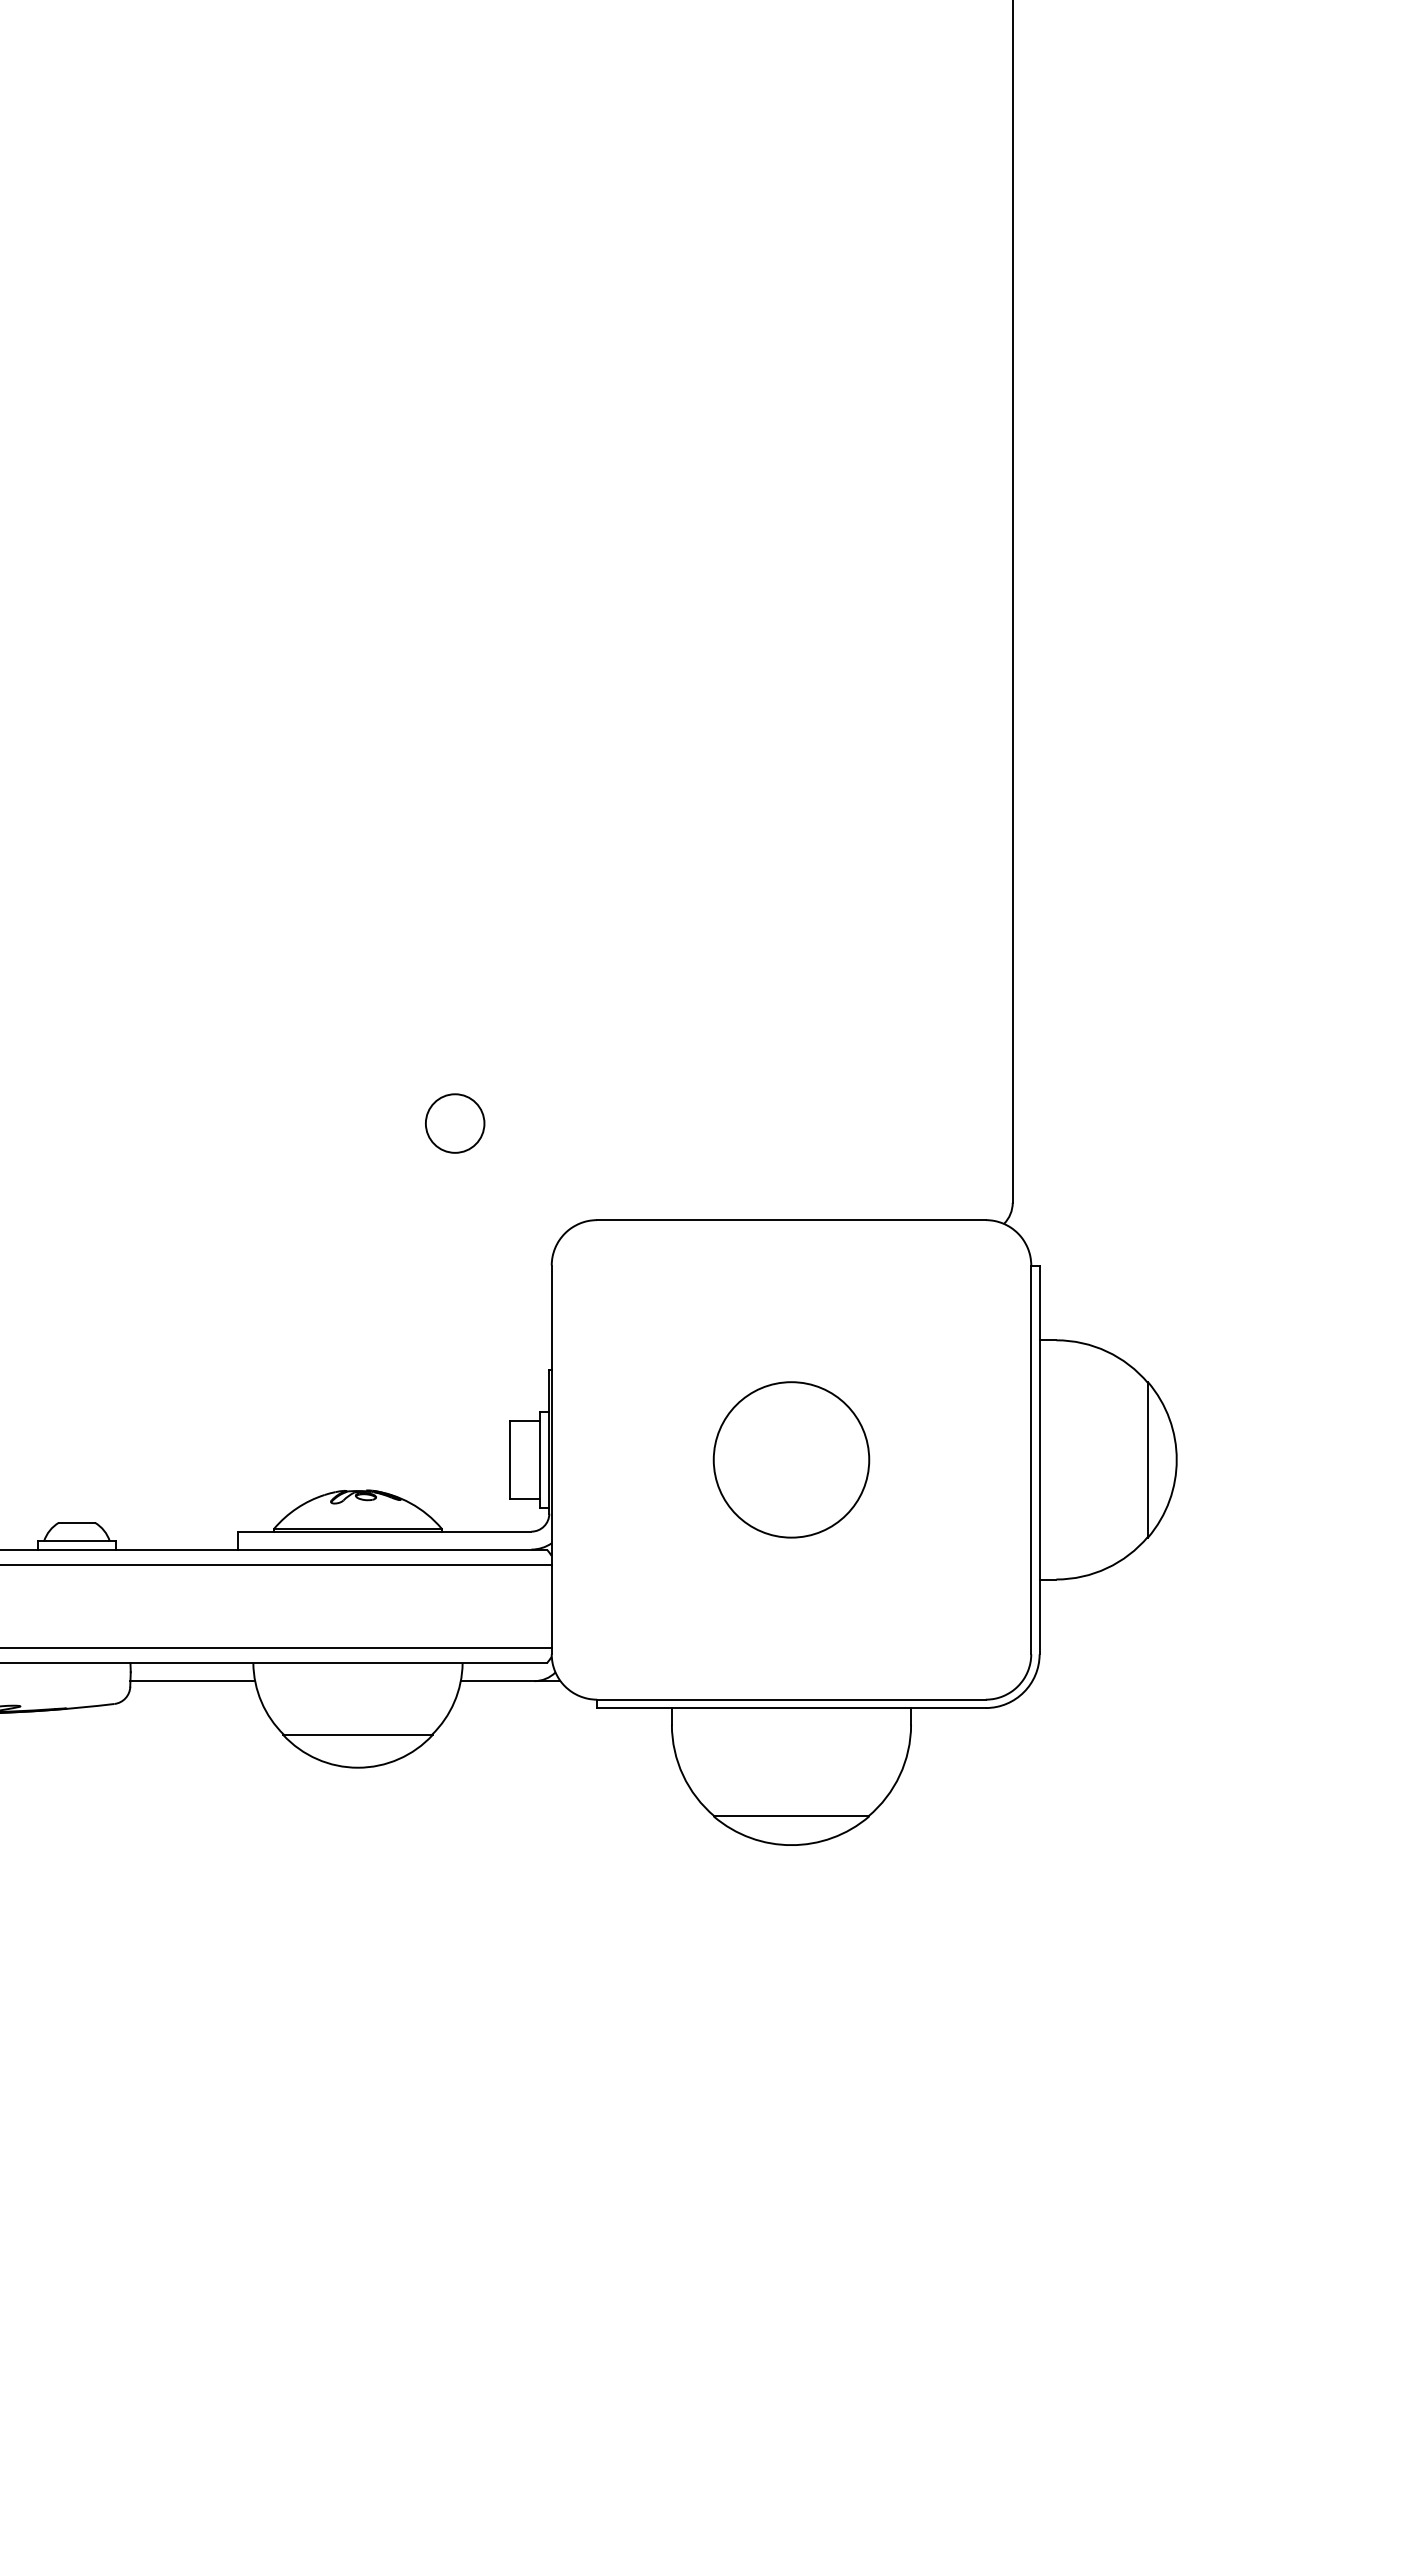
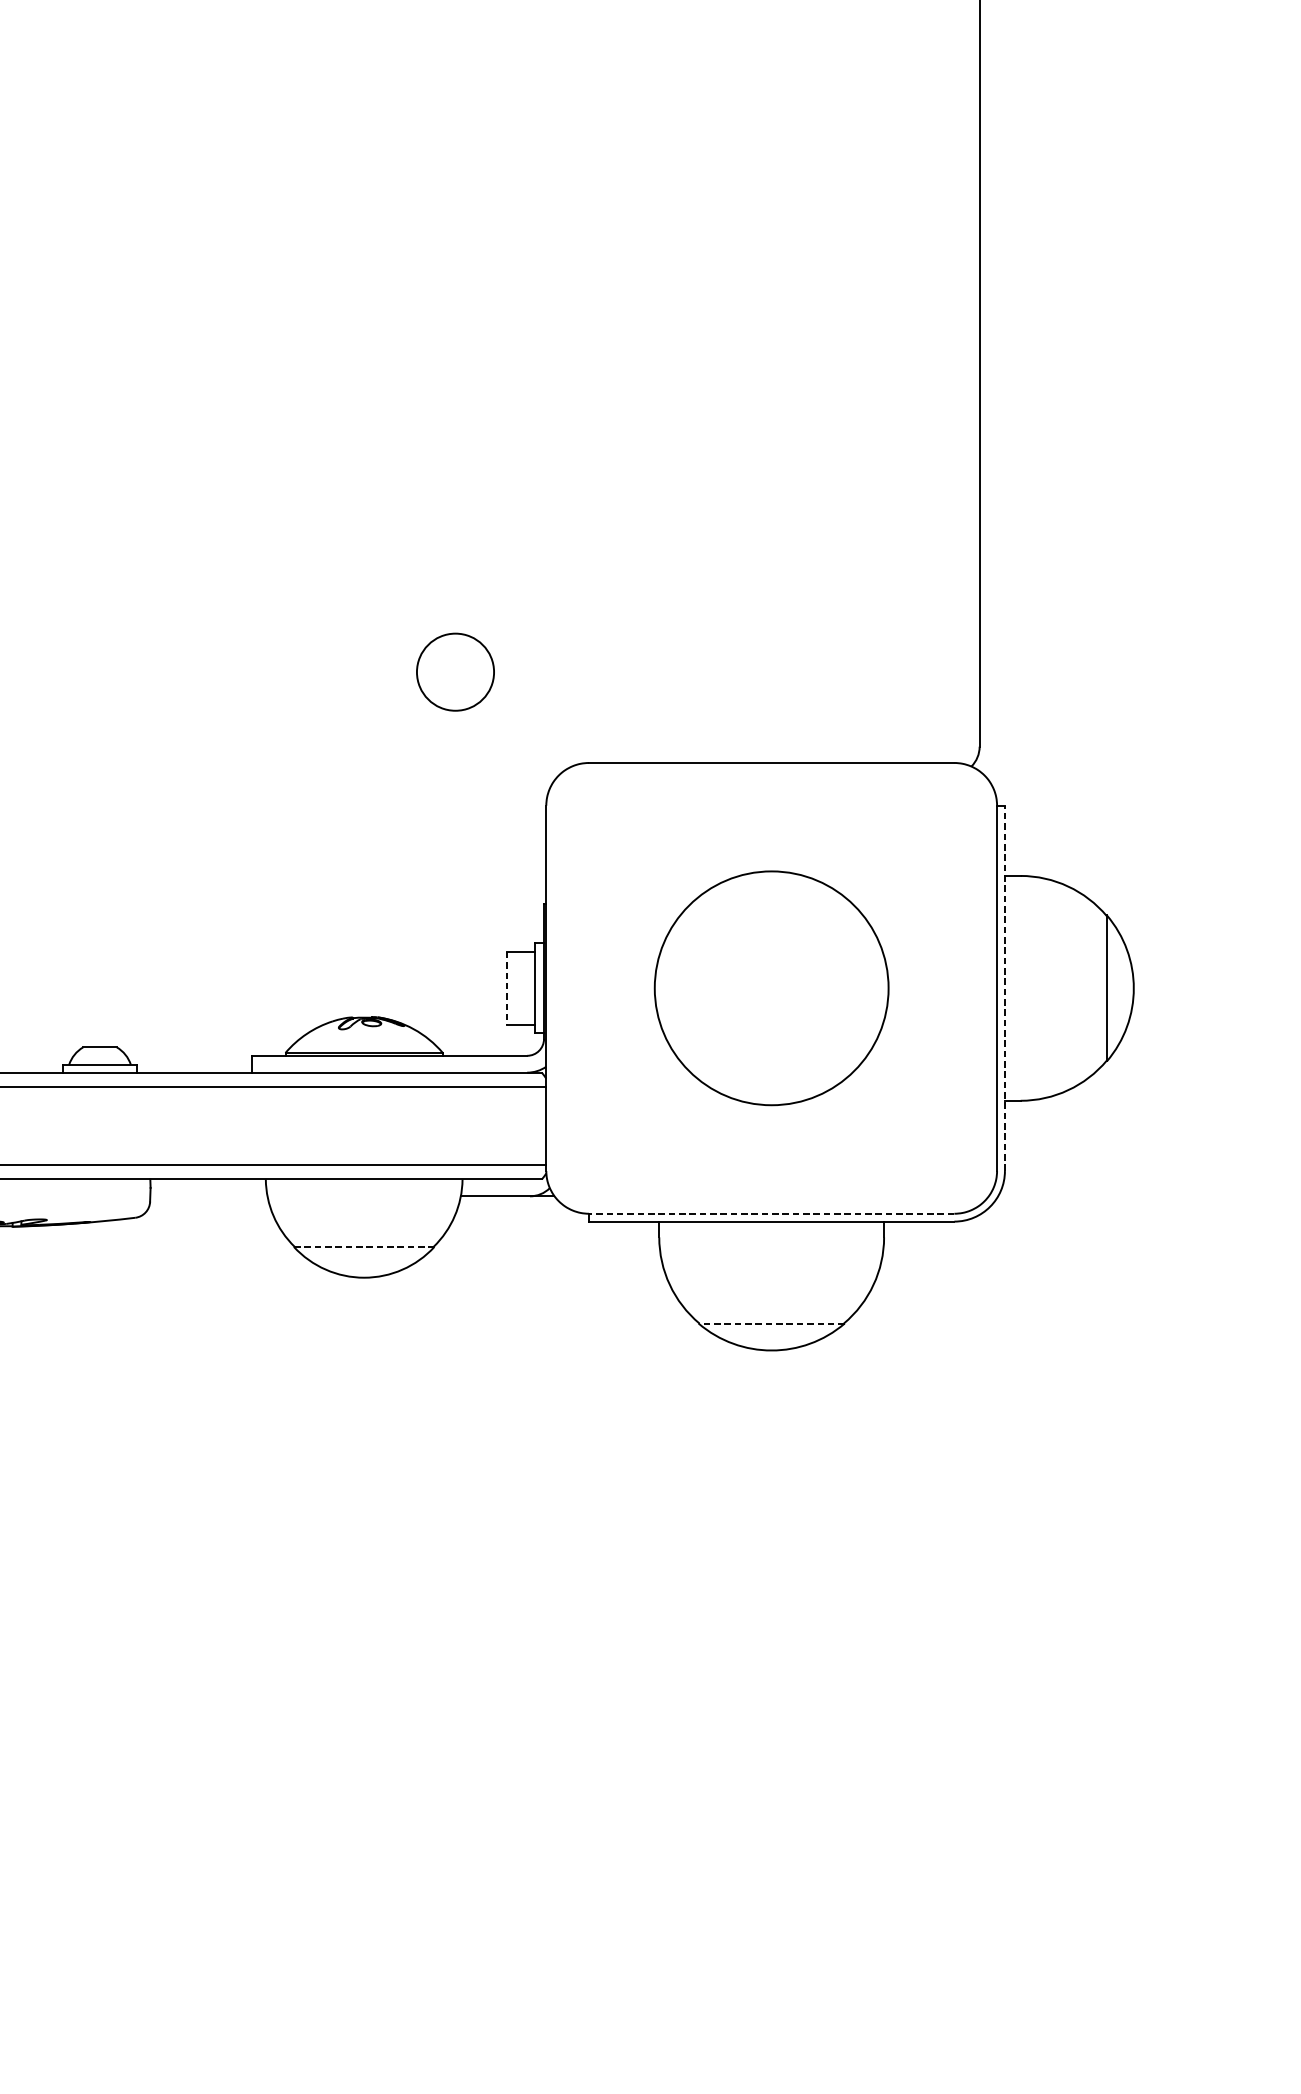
circle: (454, 1123) -> (454, 672), size x1.4
line: (509, 1459) -> (506, 987), solid -> dashed
circle: (791, 1459) -> (771, 987), size x1.6
line: (1039, 1459) -> (1004, 987), solid -> dashed
line: (192, 1681) -> (208, 1196), removed
line: (791, 1699) -> (771, 1213), solid -> dashed
line: (357, 1734) -> (363, 1246), solid -> dashed
line: (791, 1816) -> (771, 1323), solid -> dashed

